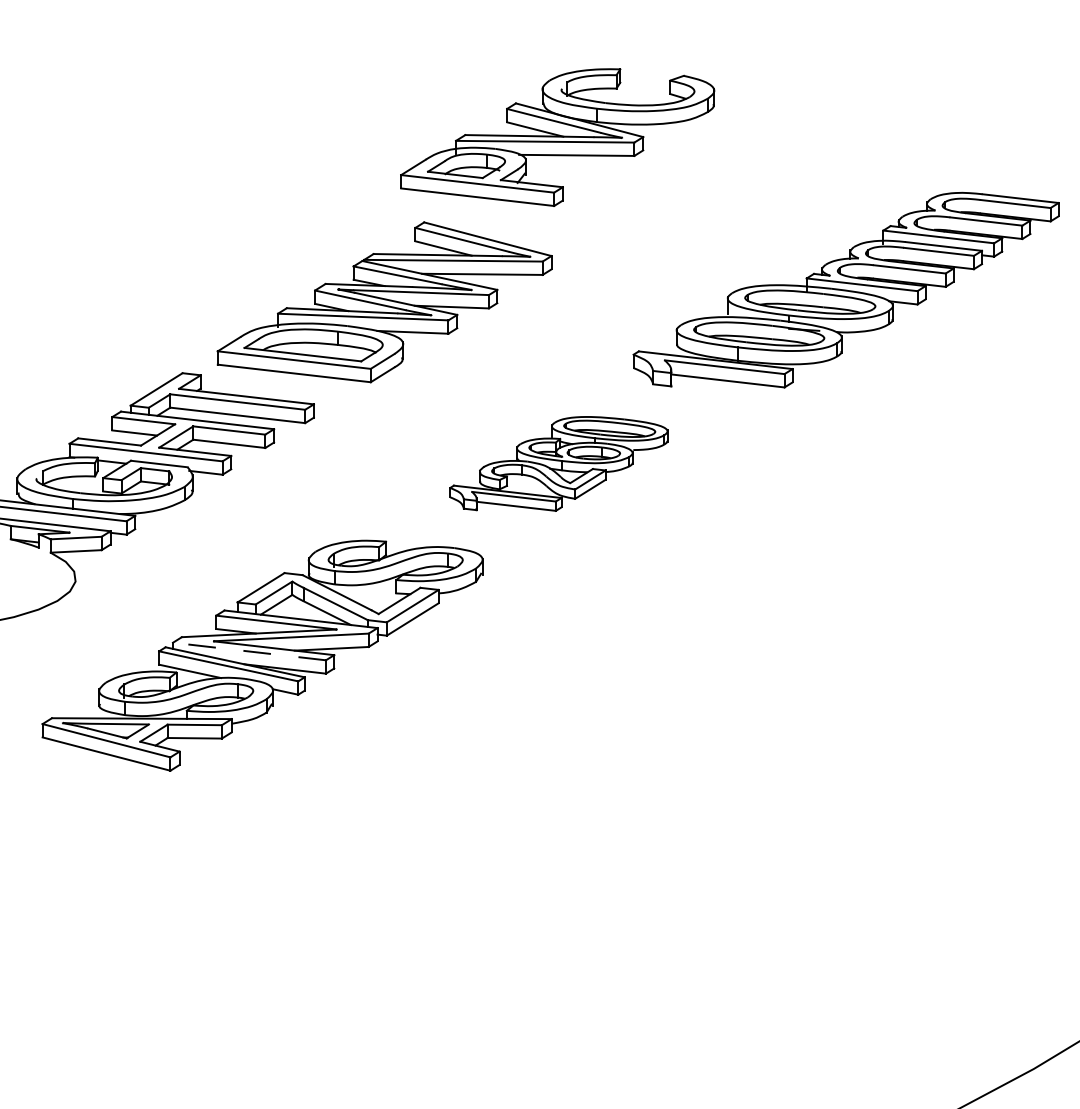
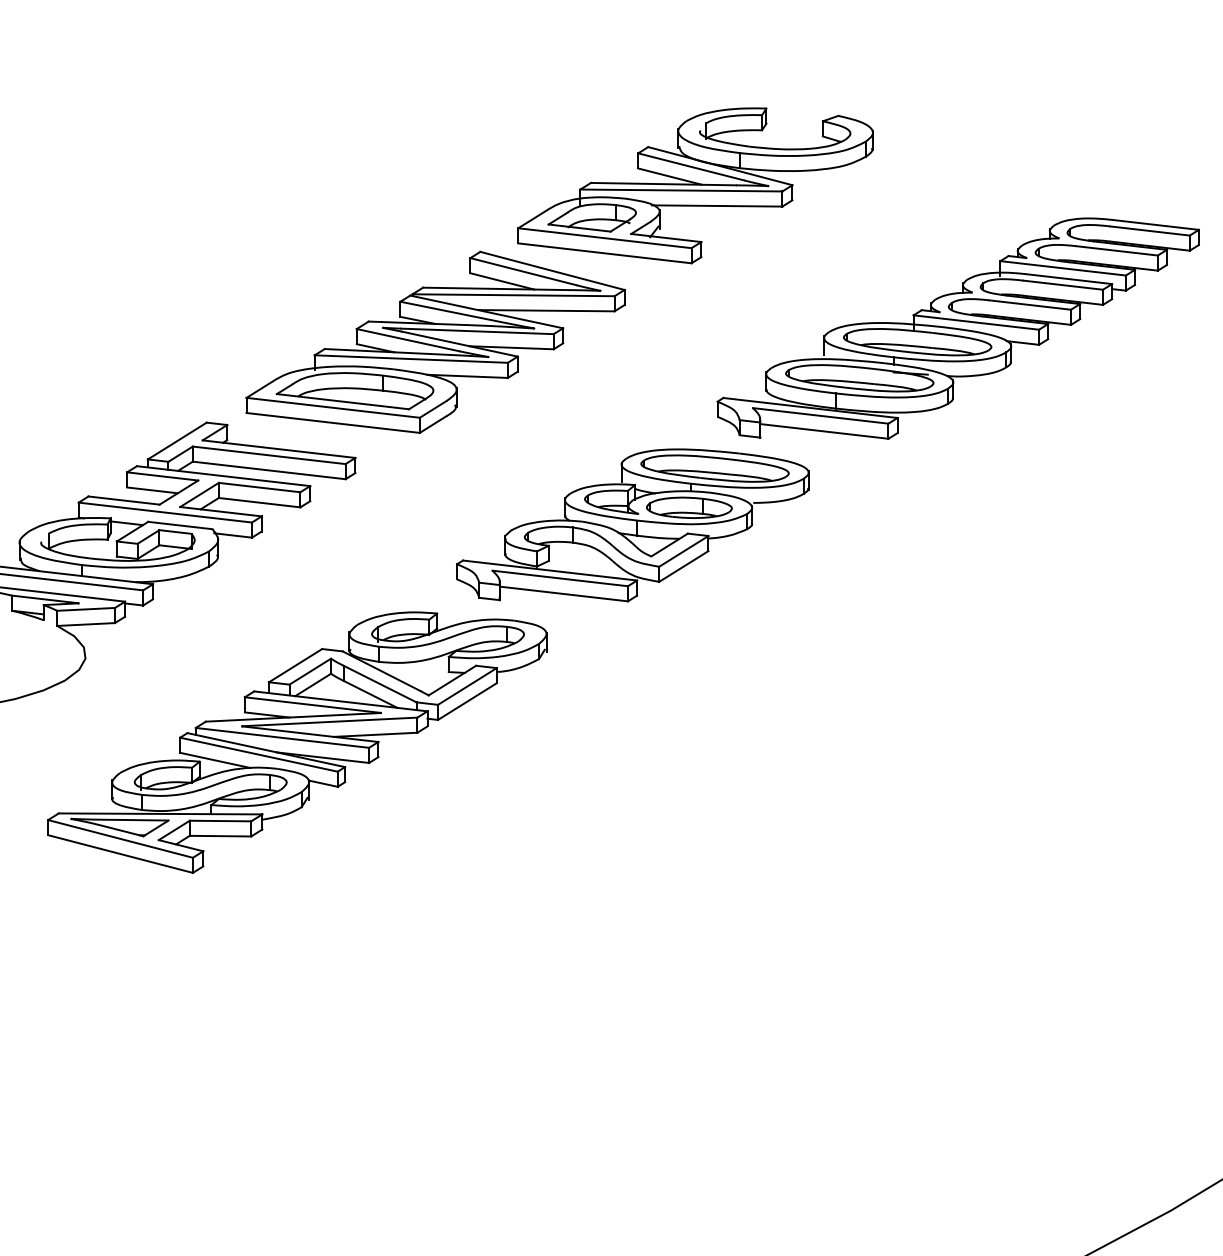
part: (557, 137) -> (695, 185), moved
part: (558, 464) -> (632, 525), size x1.43
line: (248, 651) -> (281, 737), dashed -> solid

